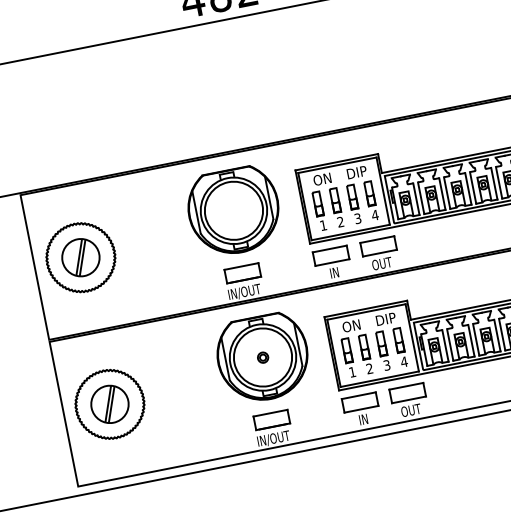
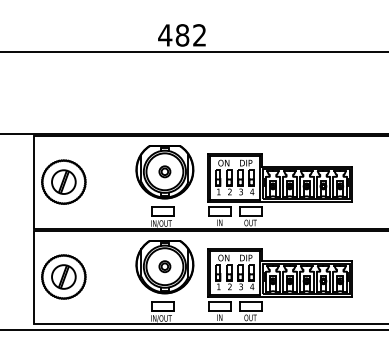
part: (233, 210) -> (164, 171), added
part: (262, 357) -> (164, 266), size x1.67

